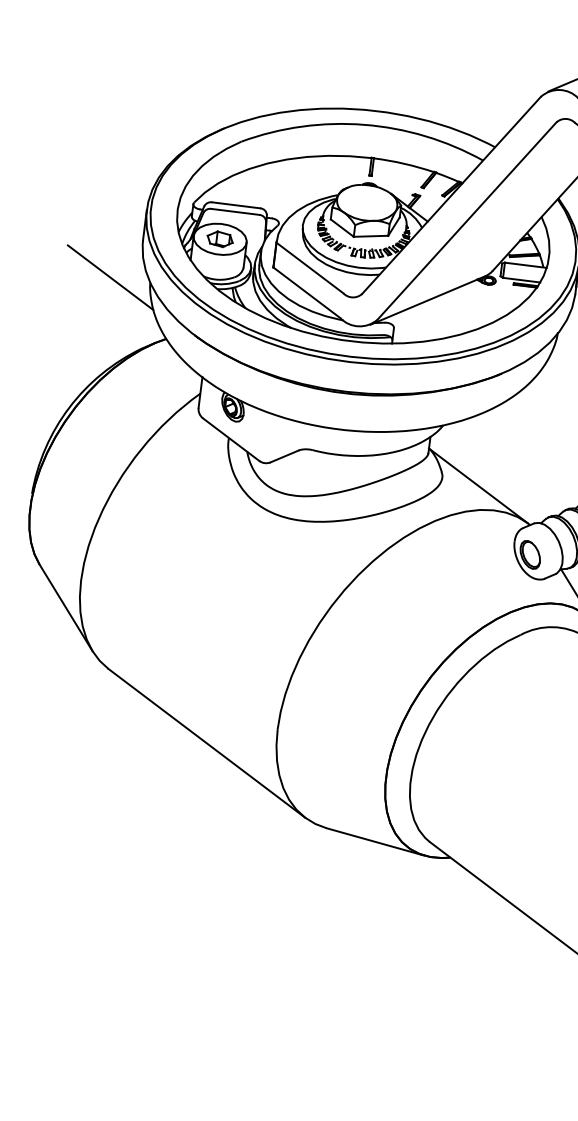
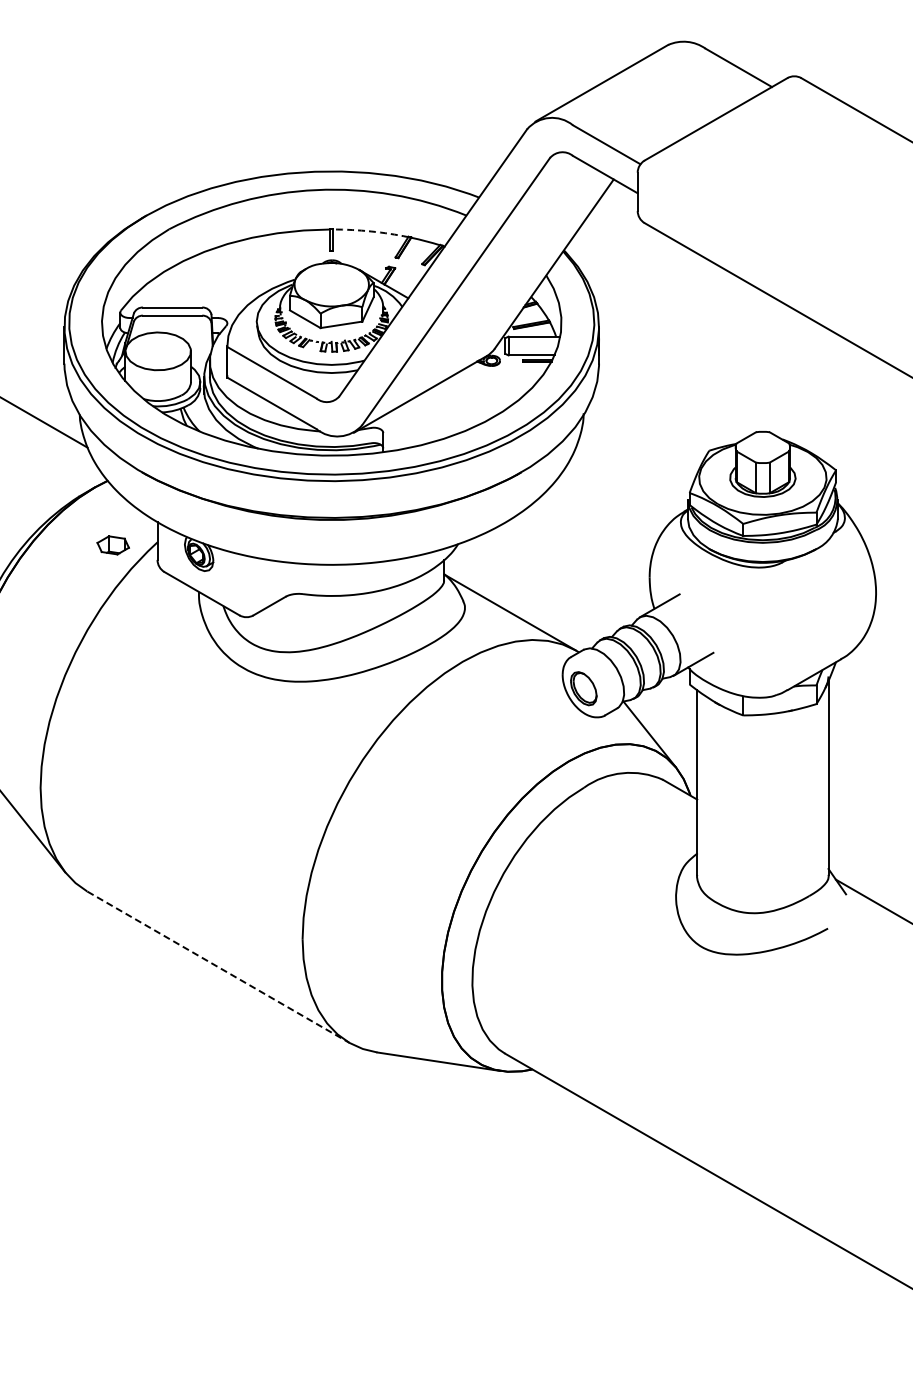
arc: (404, 163) -> (371, 231), solid -> dashed
part: (219, 239) -> (112, 545), moved
line: (206, 743) -> (218, 967), solid -> dashed

